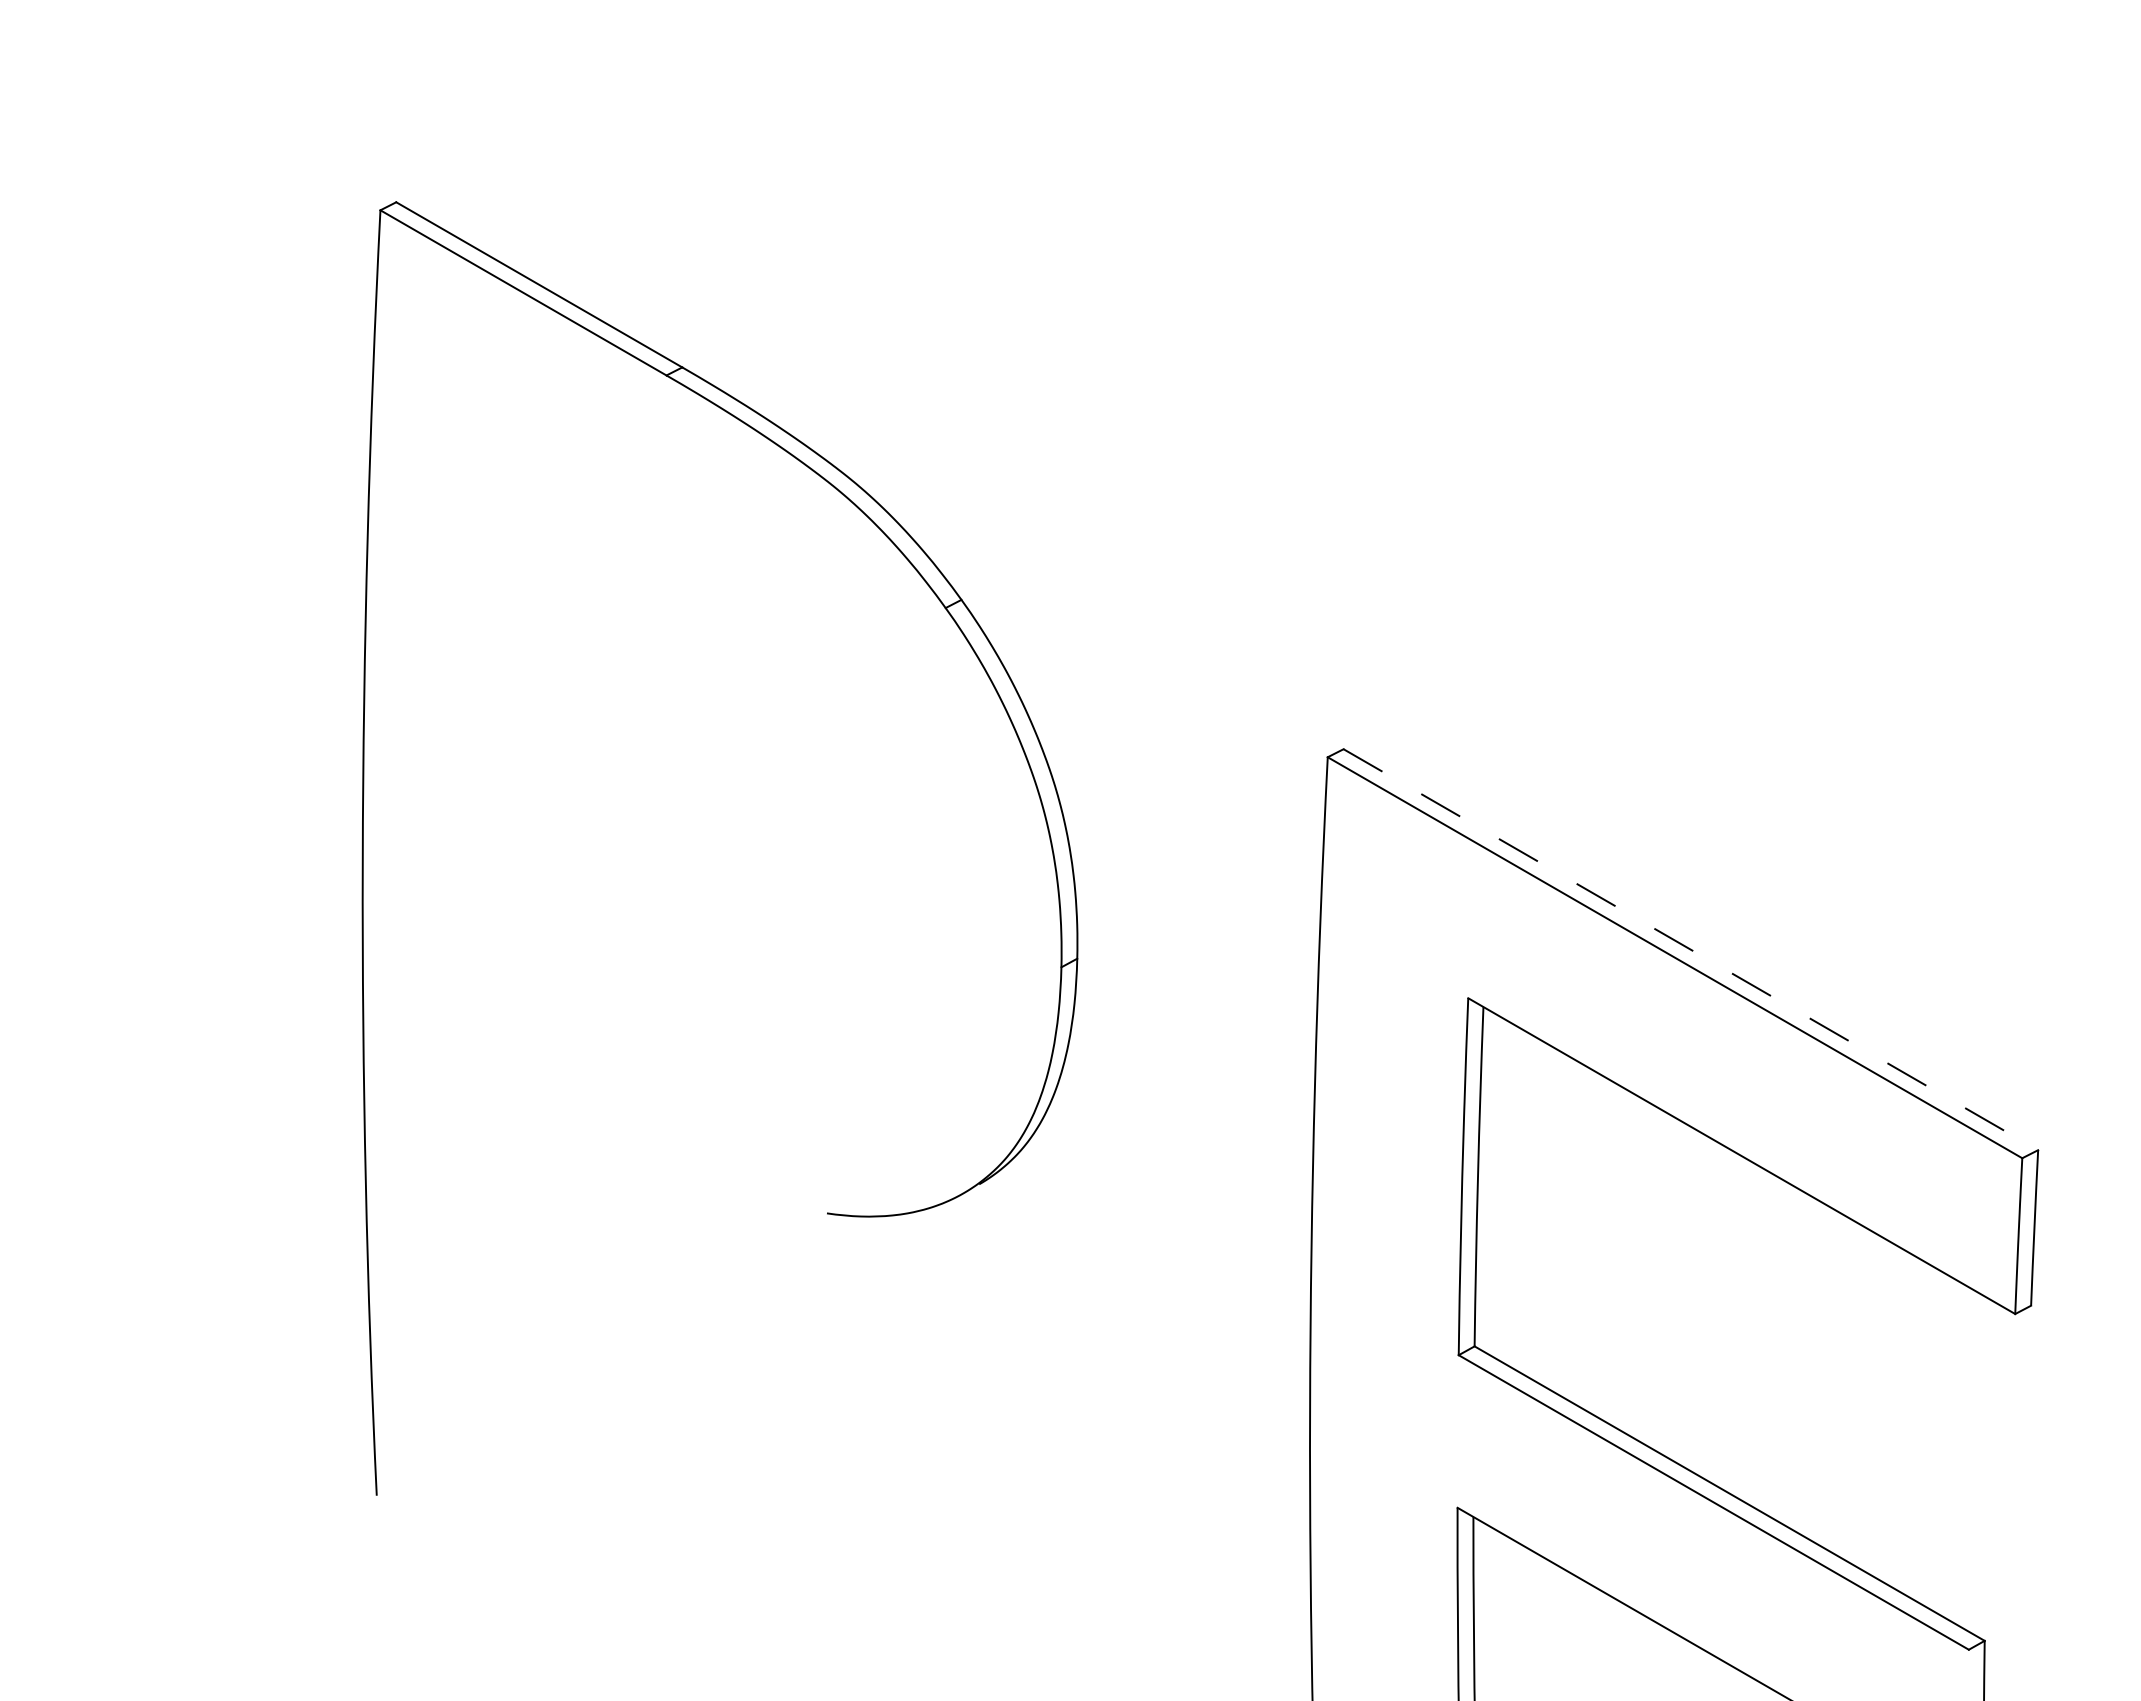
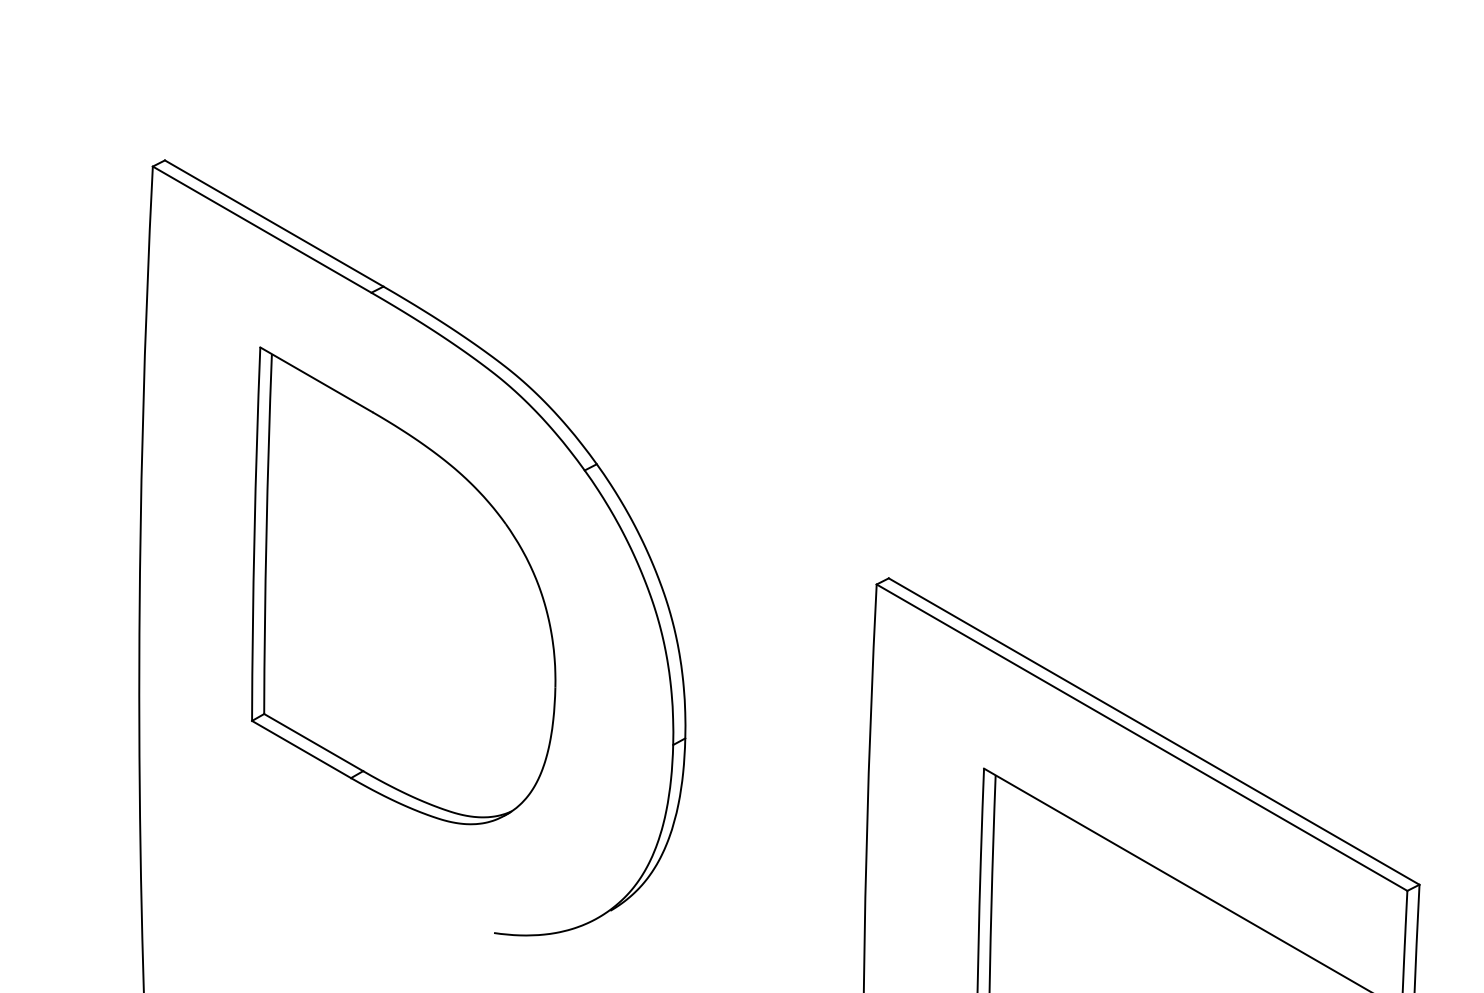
part: (708, 758) -> (403, 585), added
line: (1690, 949) -> (1153, 731), dashed -> solid

